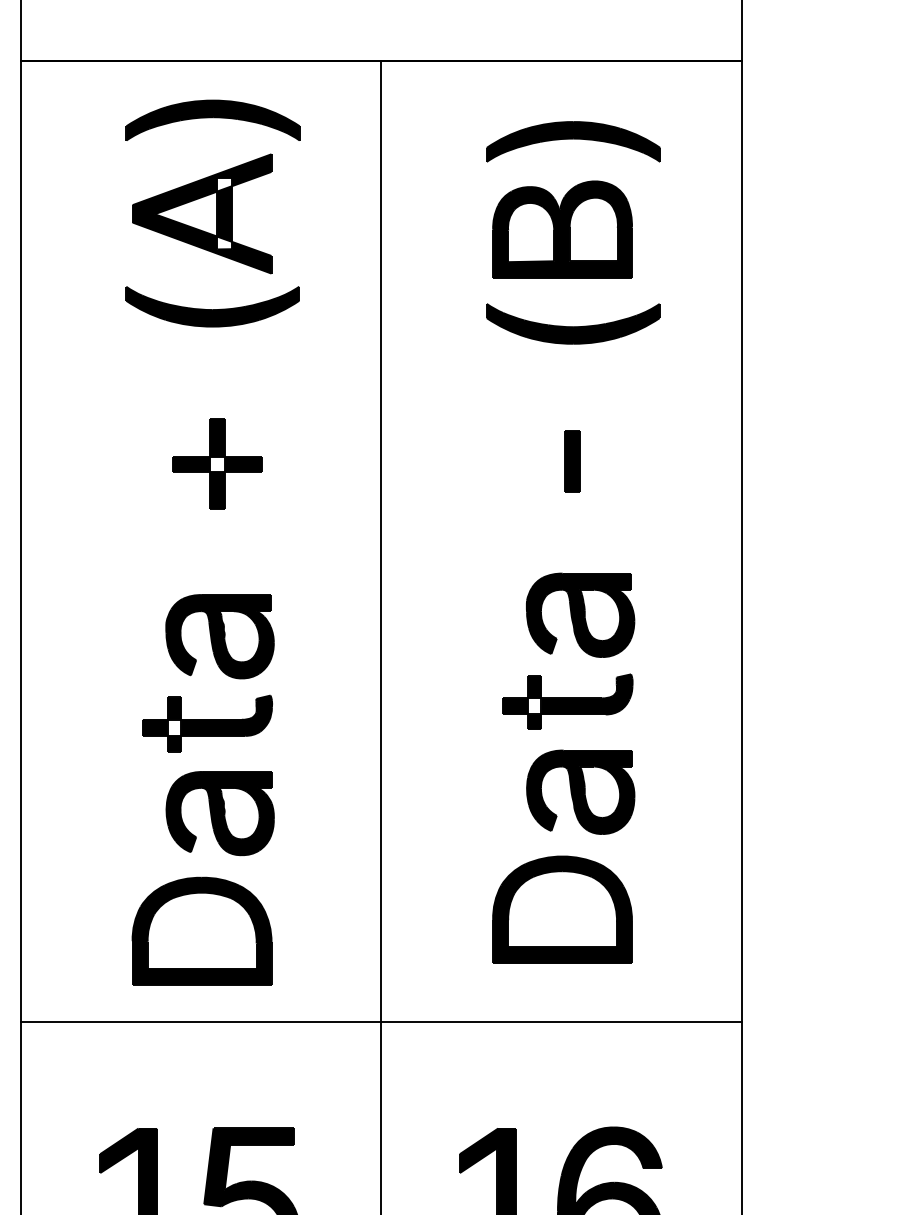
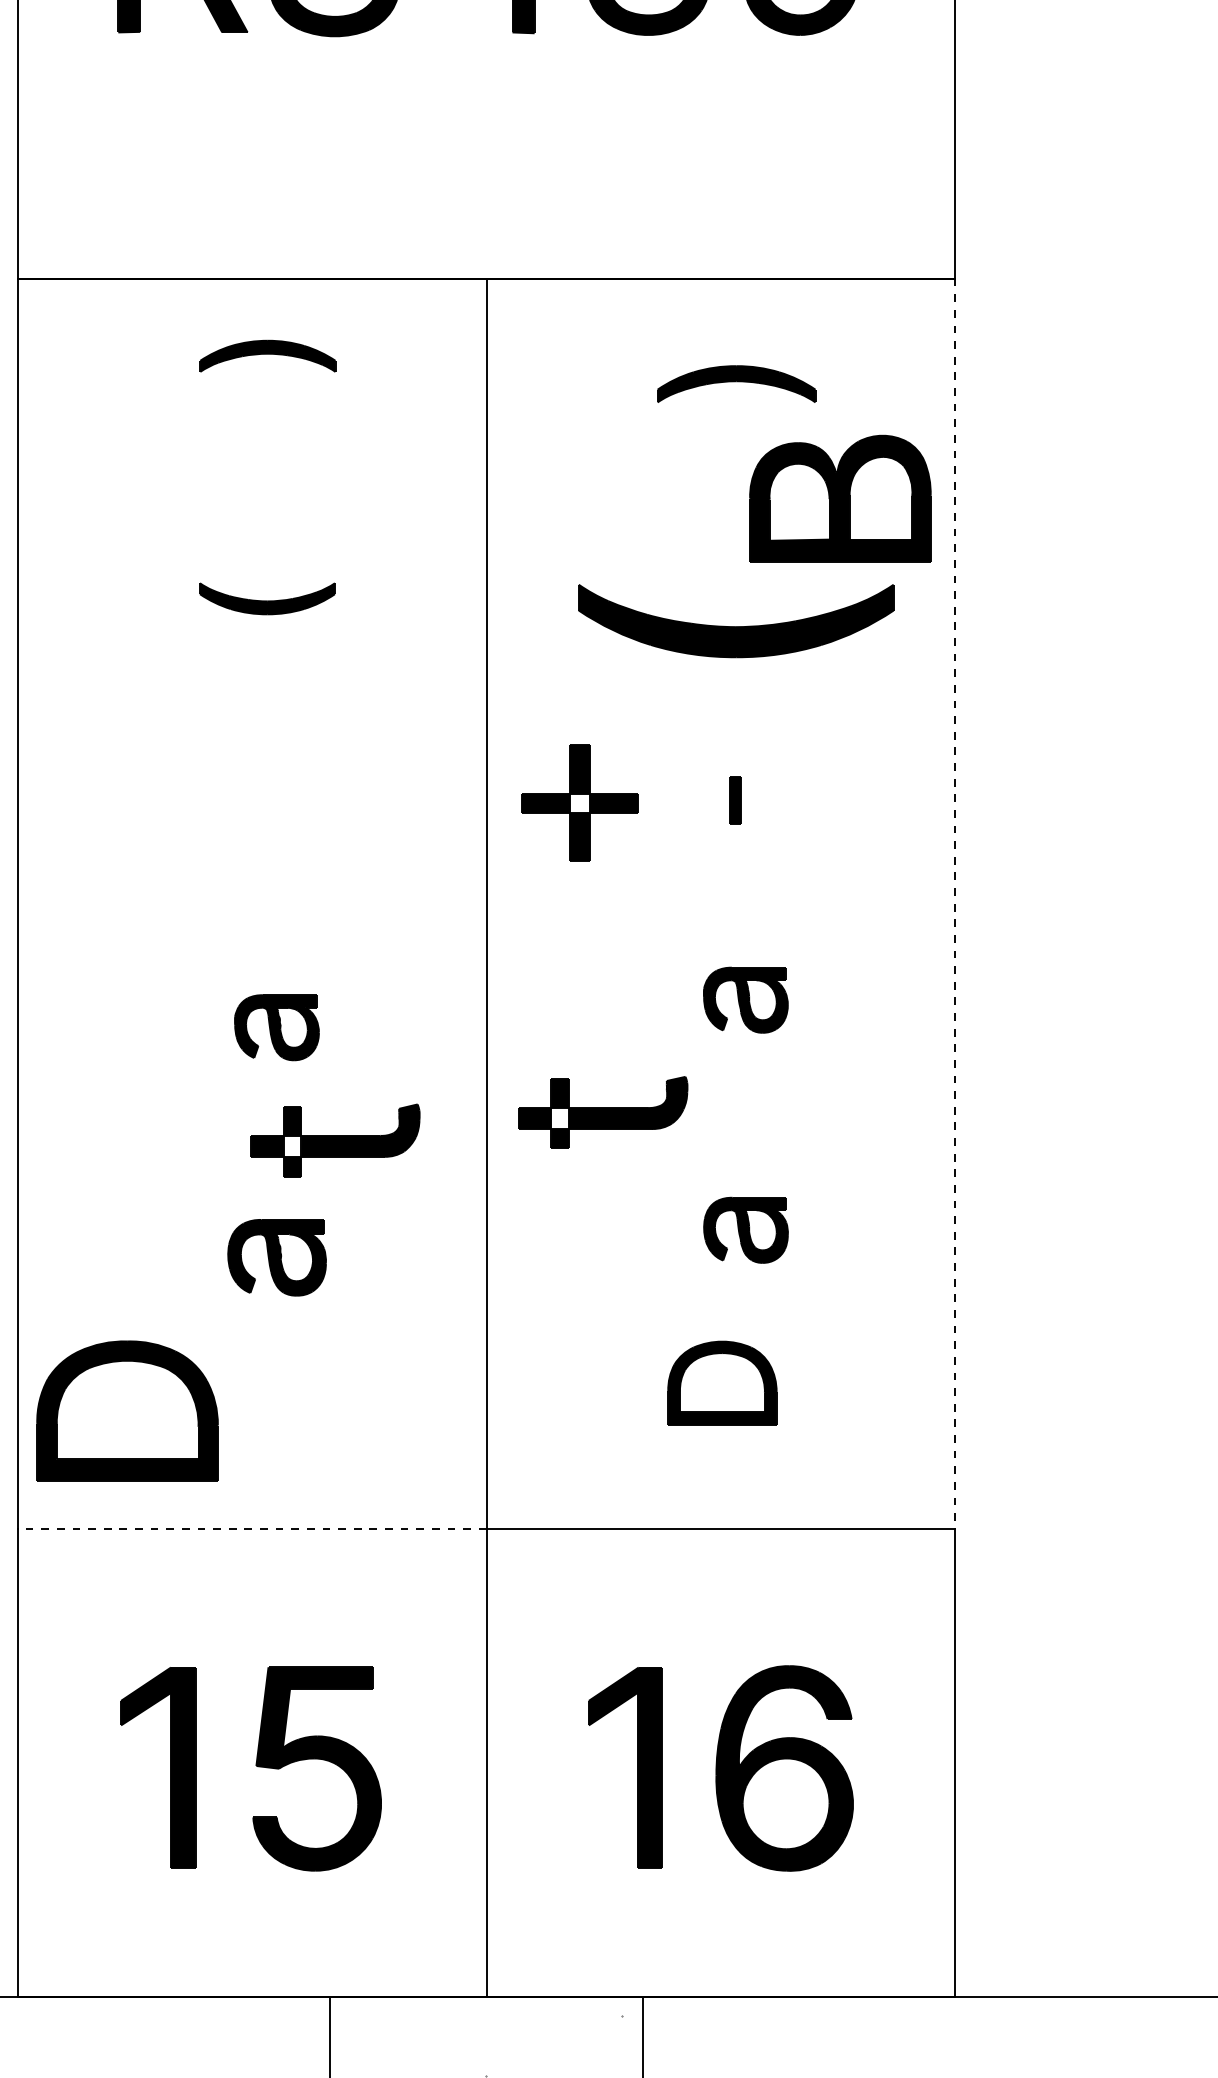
part: (212, 119) -> (267, 355), size x0.6
part: (573, 141) -> (736, 383), size x0.7
part: (202, 213) -> (253, 477), removed
part: (562, 229) -> (840, 498), moved
part: (212, 306) -> (267, 598), size x0.6
part: (573, 323) -> (736, 620), size x1.4
part: (572, 461) -> (735, 800), size x0.6
part: (216, 463) -> (579, 802), moved
line: (741, 541) -> (955, 903), solid -> dashed
part: (580, 615) -> (745, 1000), size x0.6
part: (219, 636) -> (276, 1027), size x0.6
part: (568, 701) -> (603, 1112), moved
part: (207, 723) -> (335, 1140), moved
part: (580, 792) -> (745, 1230), size x0.6
part: (219, 813) -> (276, 1257), size x0.7
part: (562, 910) -> (722, 1383), size x0.6
part: (202, 930) -> (127, 1410), moved
line: (200, 1021) -> (251, 1528), solid -> dashed

